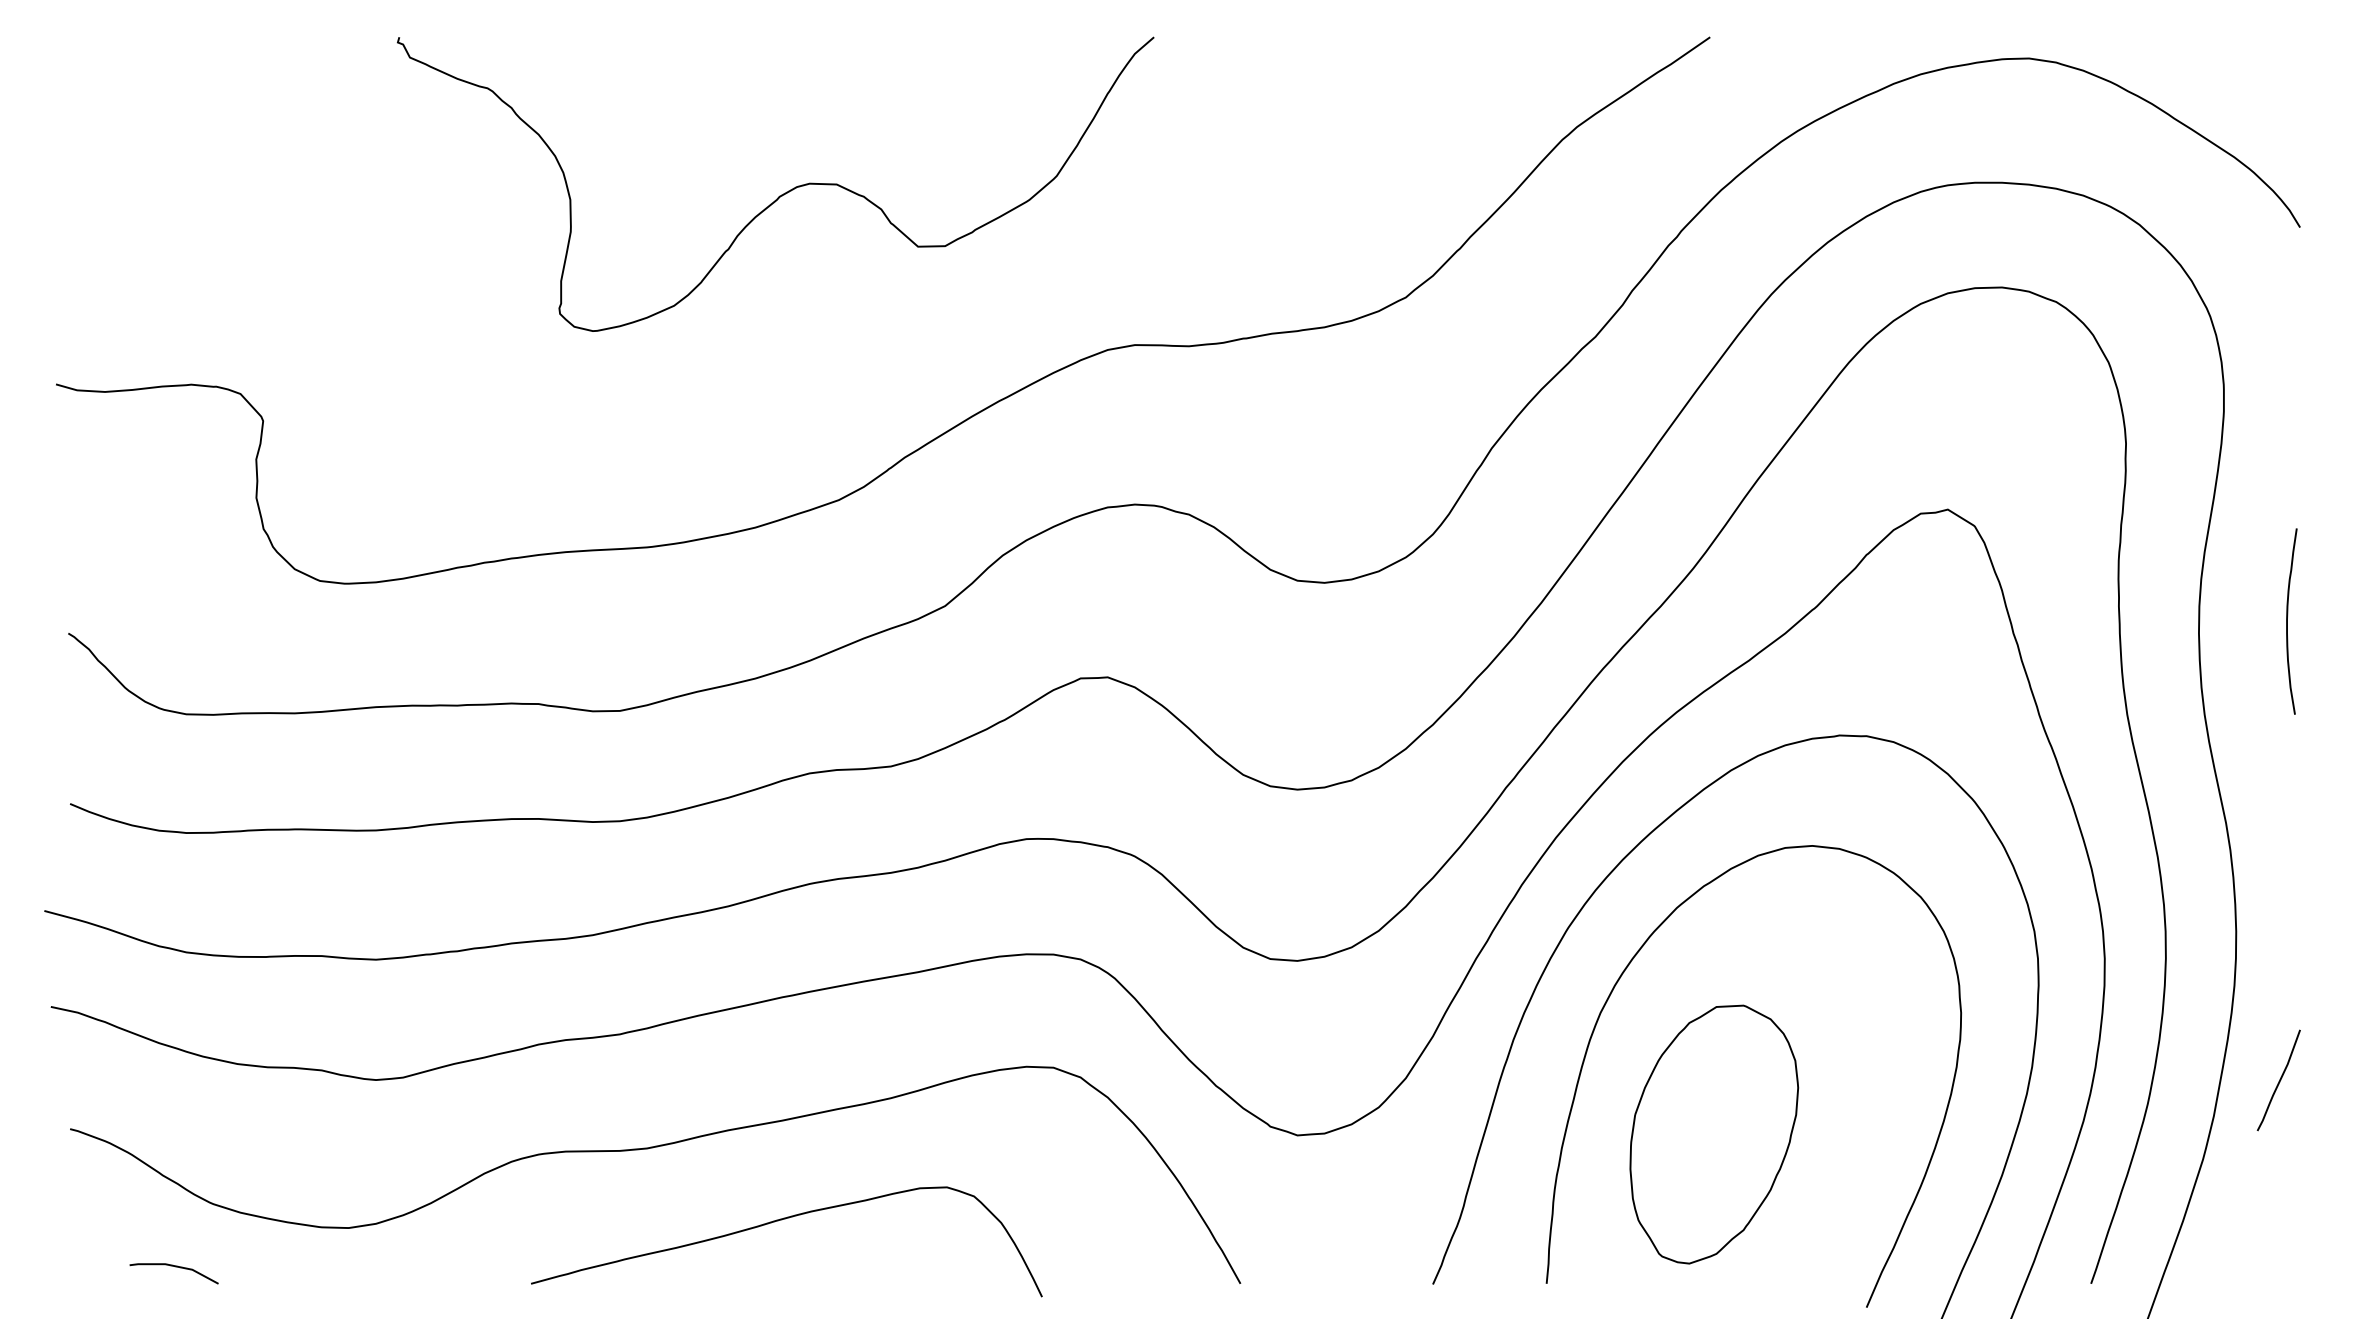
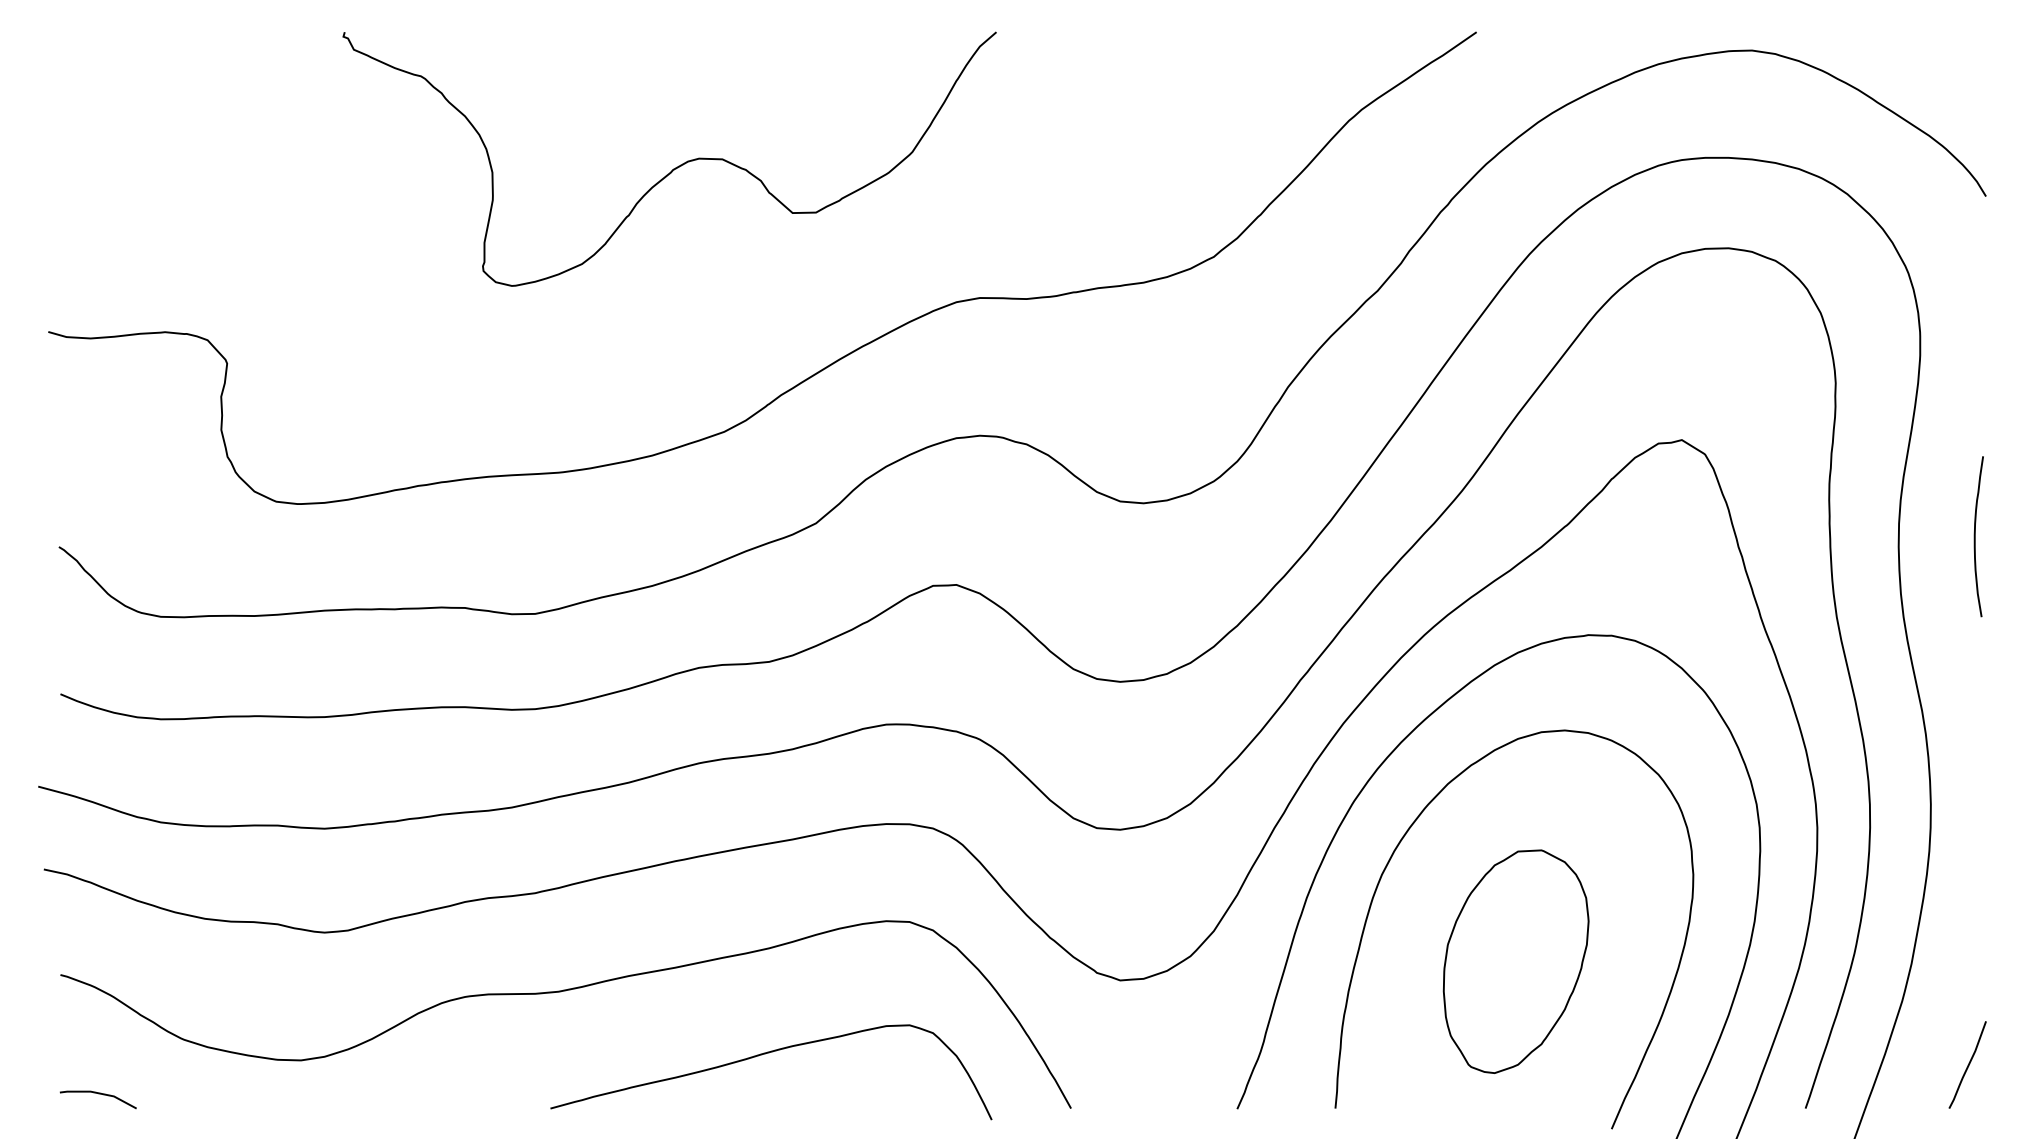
curve: (2279, 1079) -> (1968, 1064), moved
part: (1713, 1134) -> (1515, 961), moved
curve: (780, 1221) -> (765, 1054), moved
line: (174, 1267) -> (98, 1094), moved

